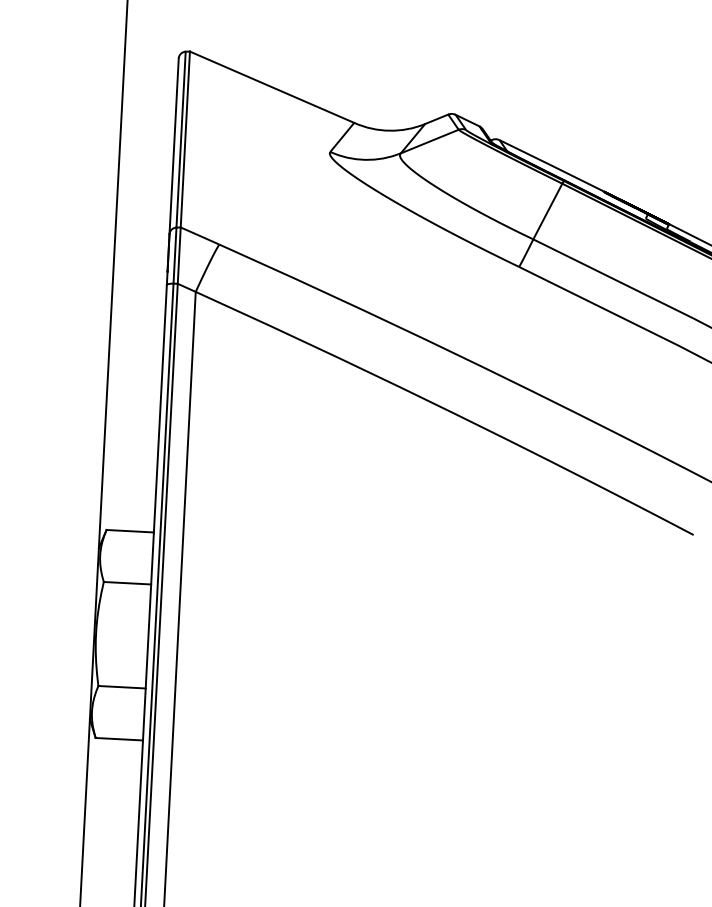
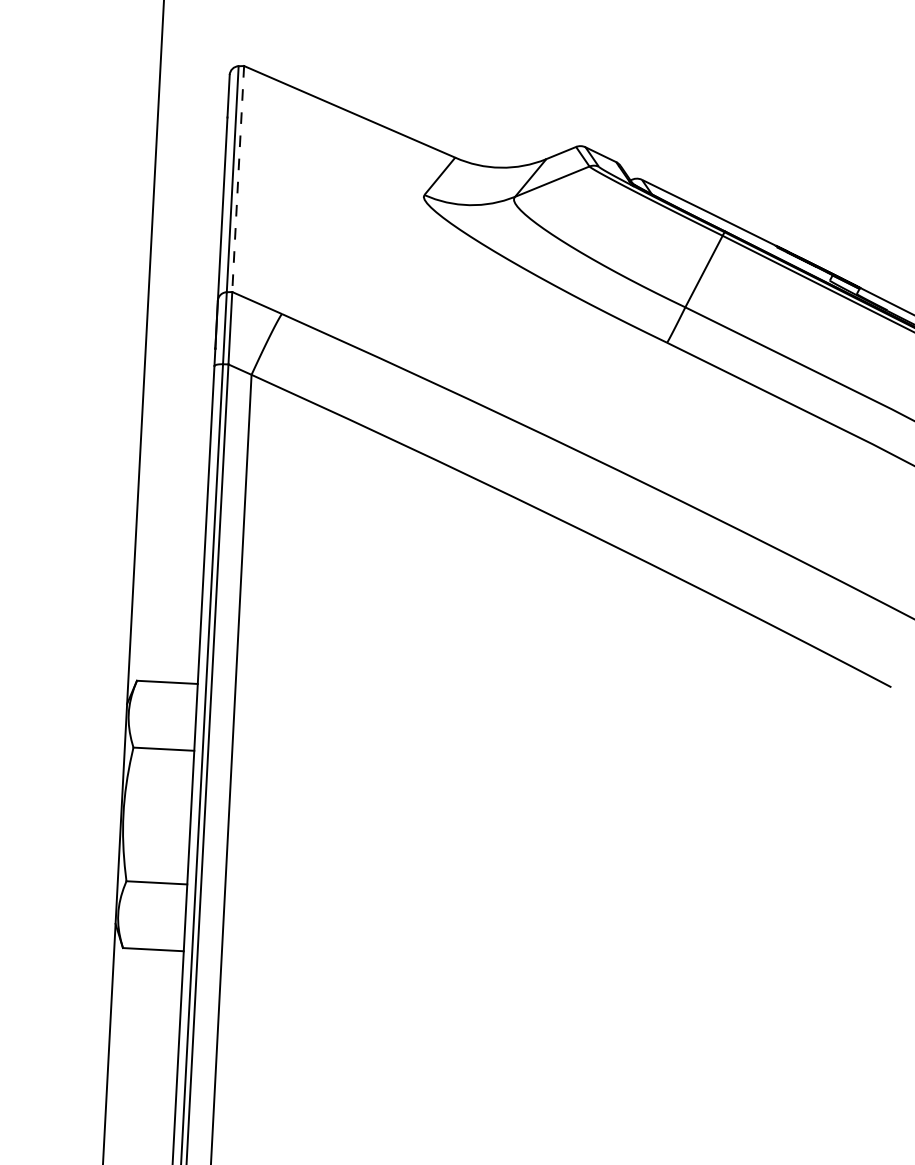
line: (185, 139) -> (238, 179), solid -> dashed

